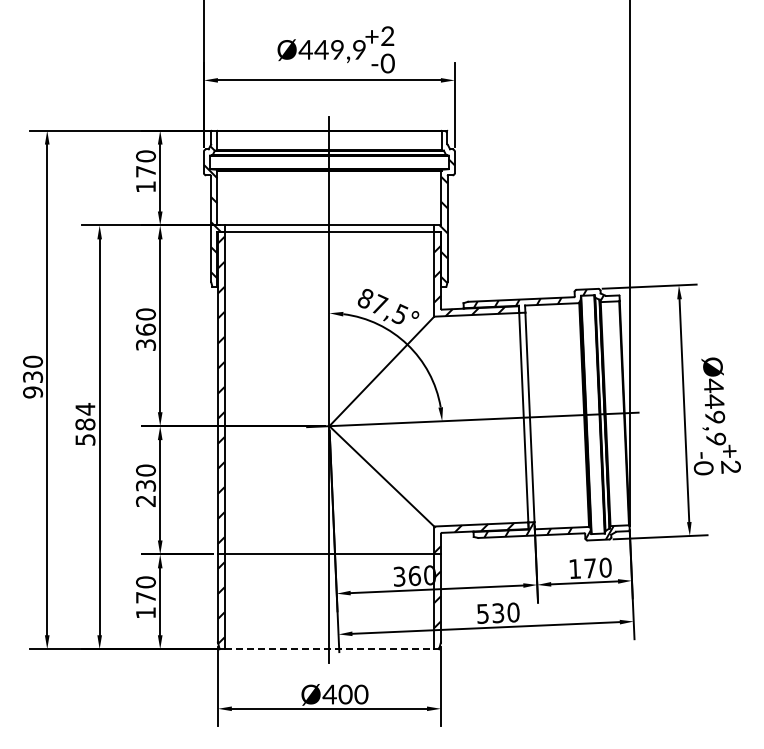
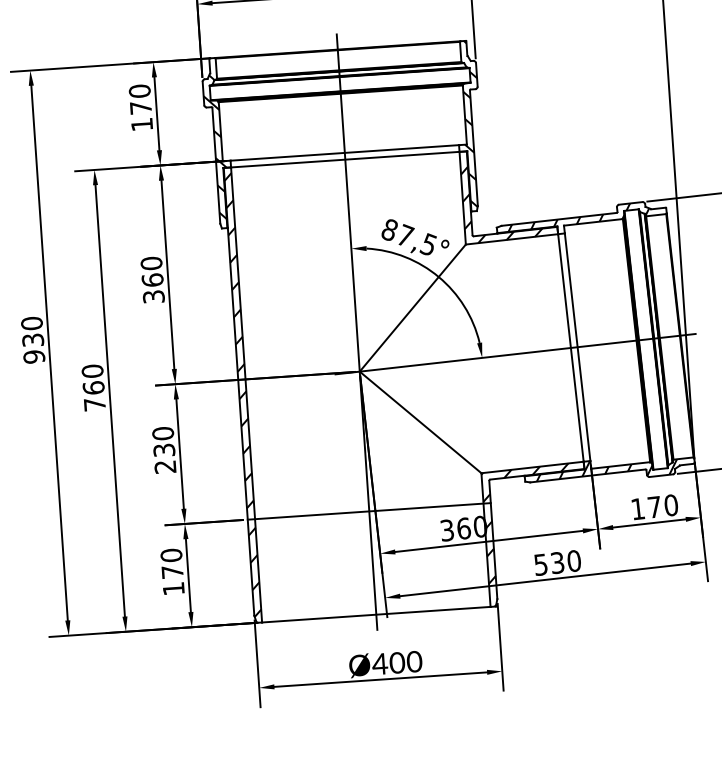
text: (85, 424) -> (93, 387), 584 -> 760
line: (329, 649) -> (376, 614), dashed -> solid

